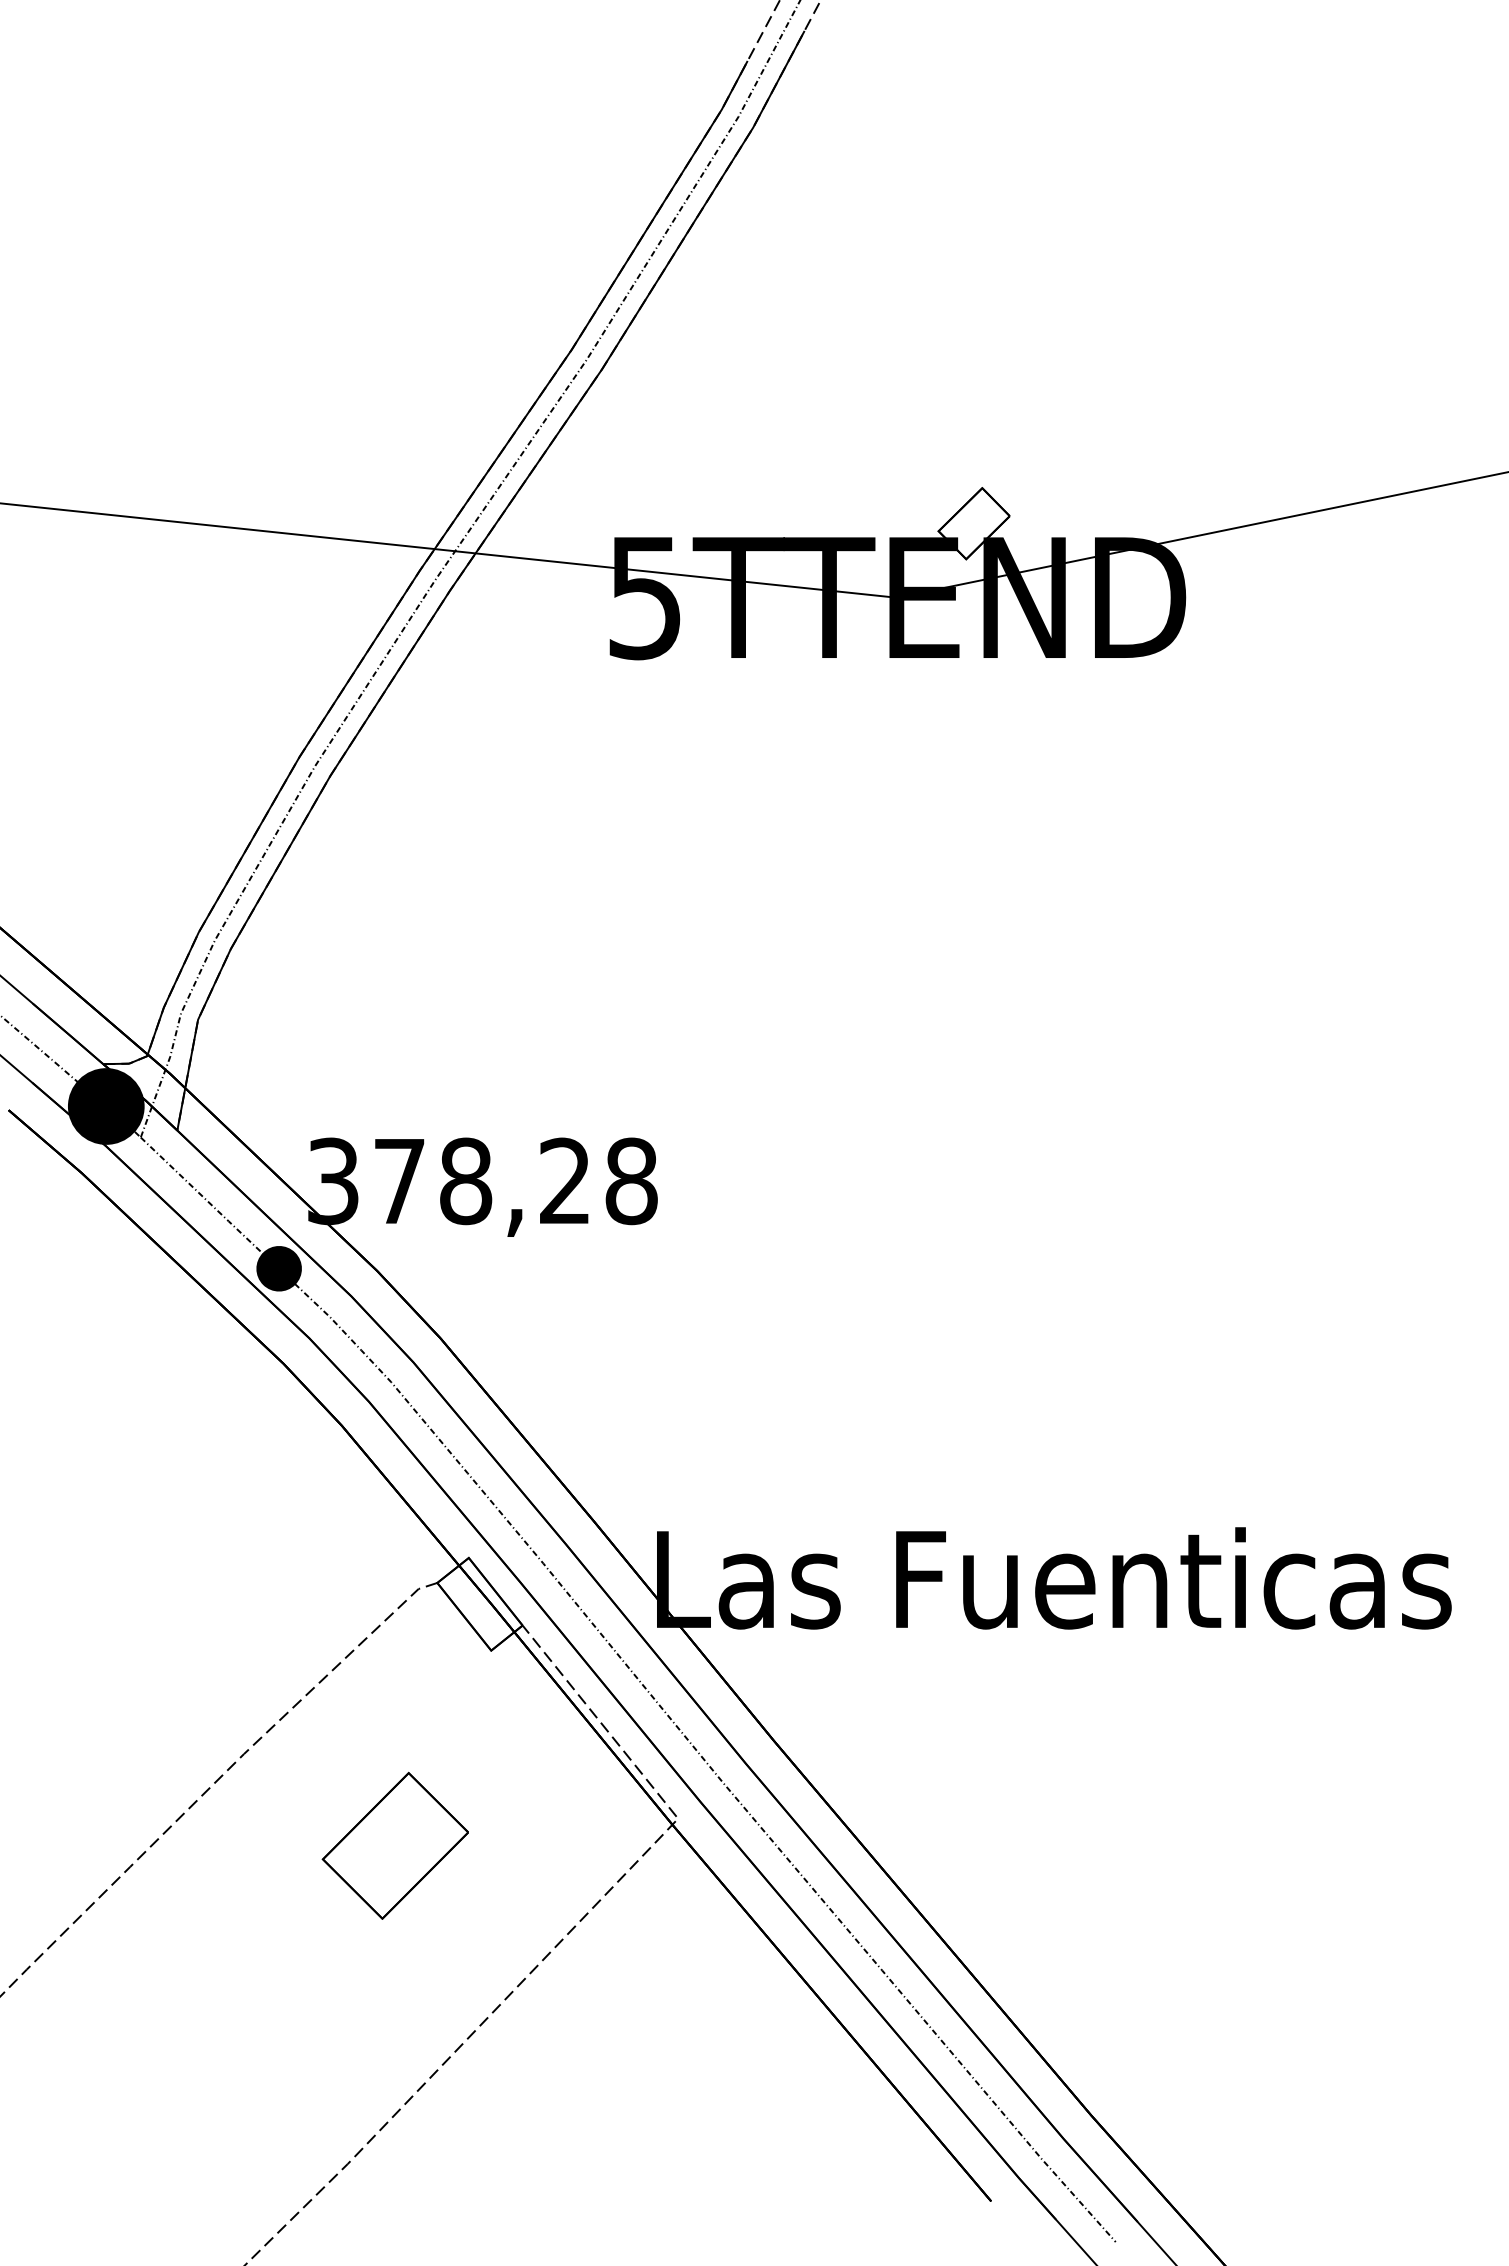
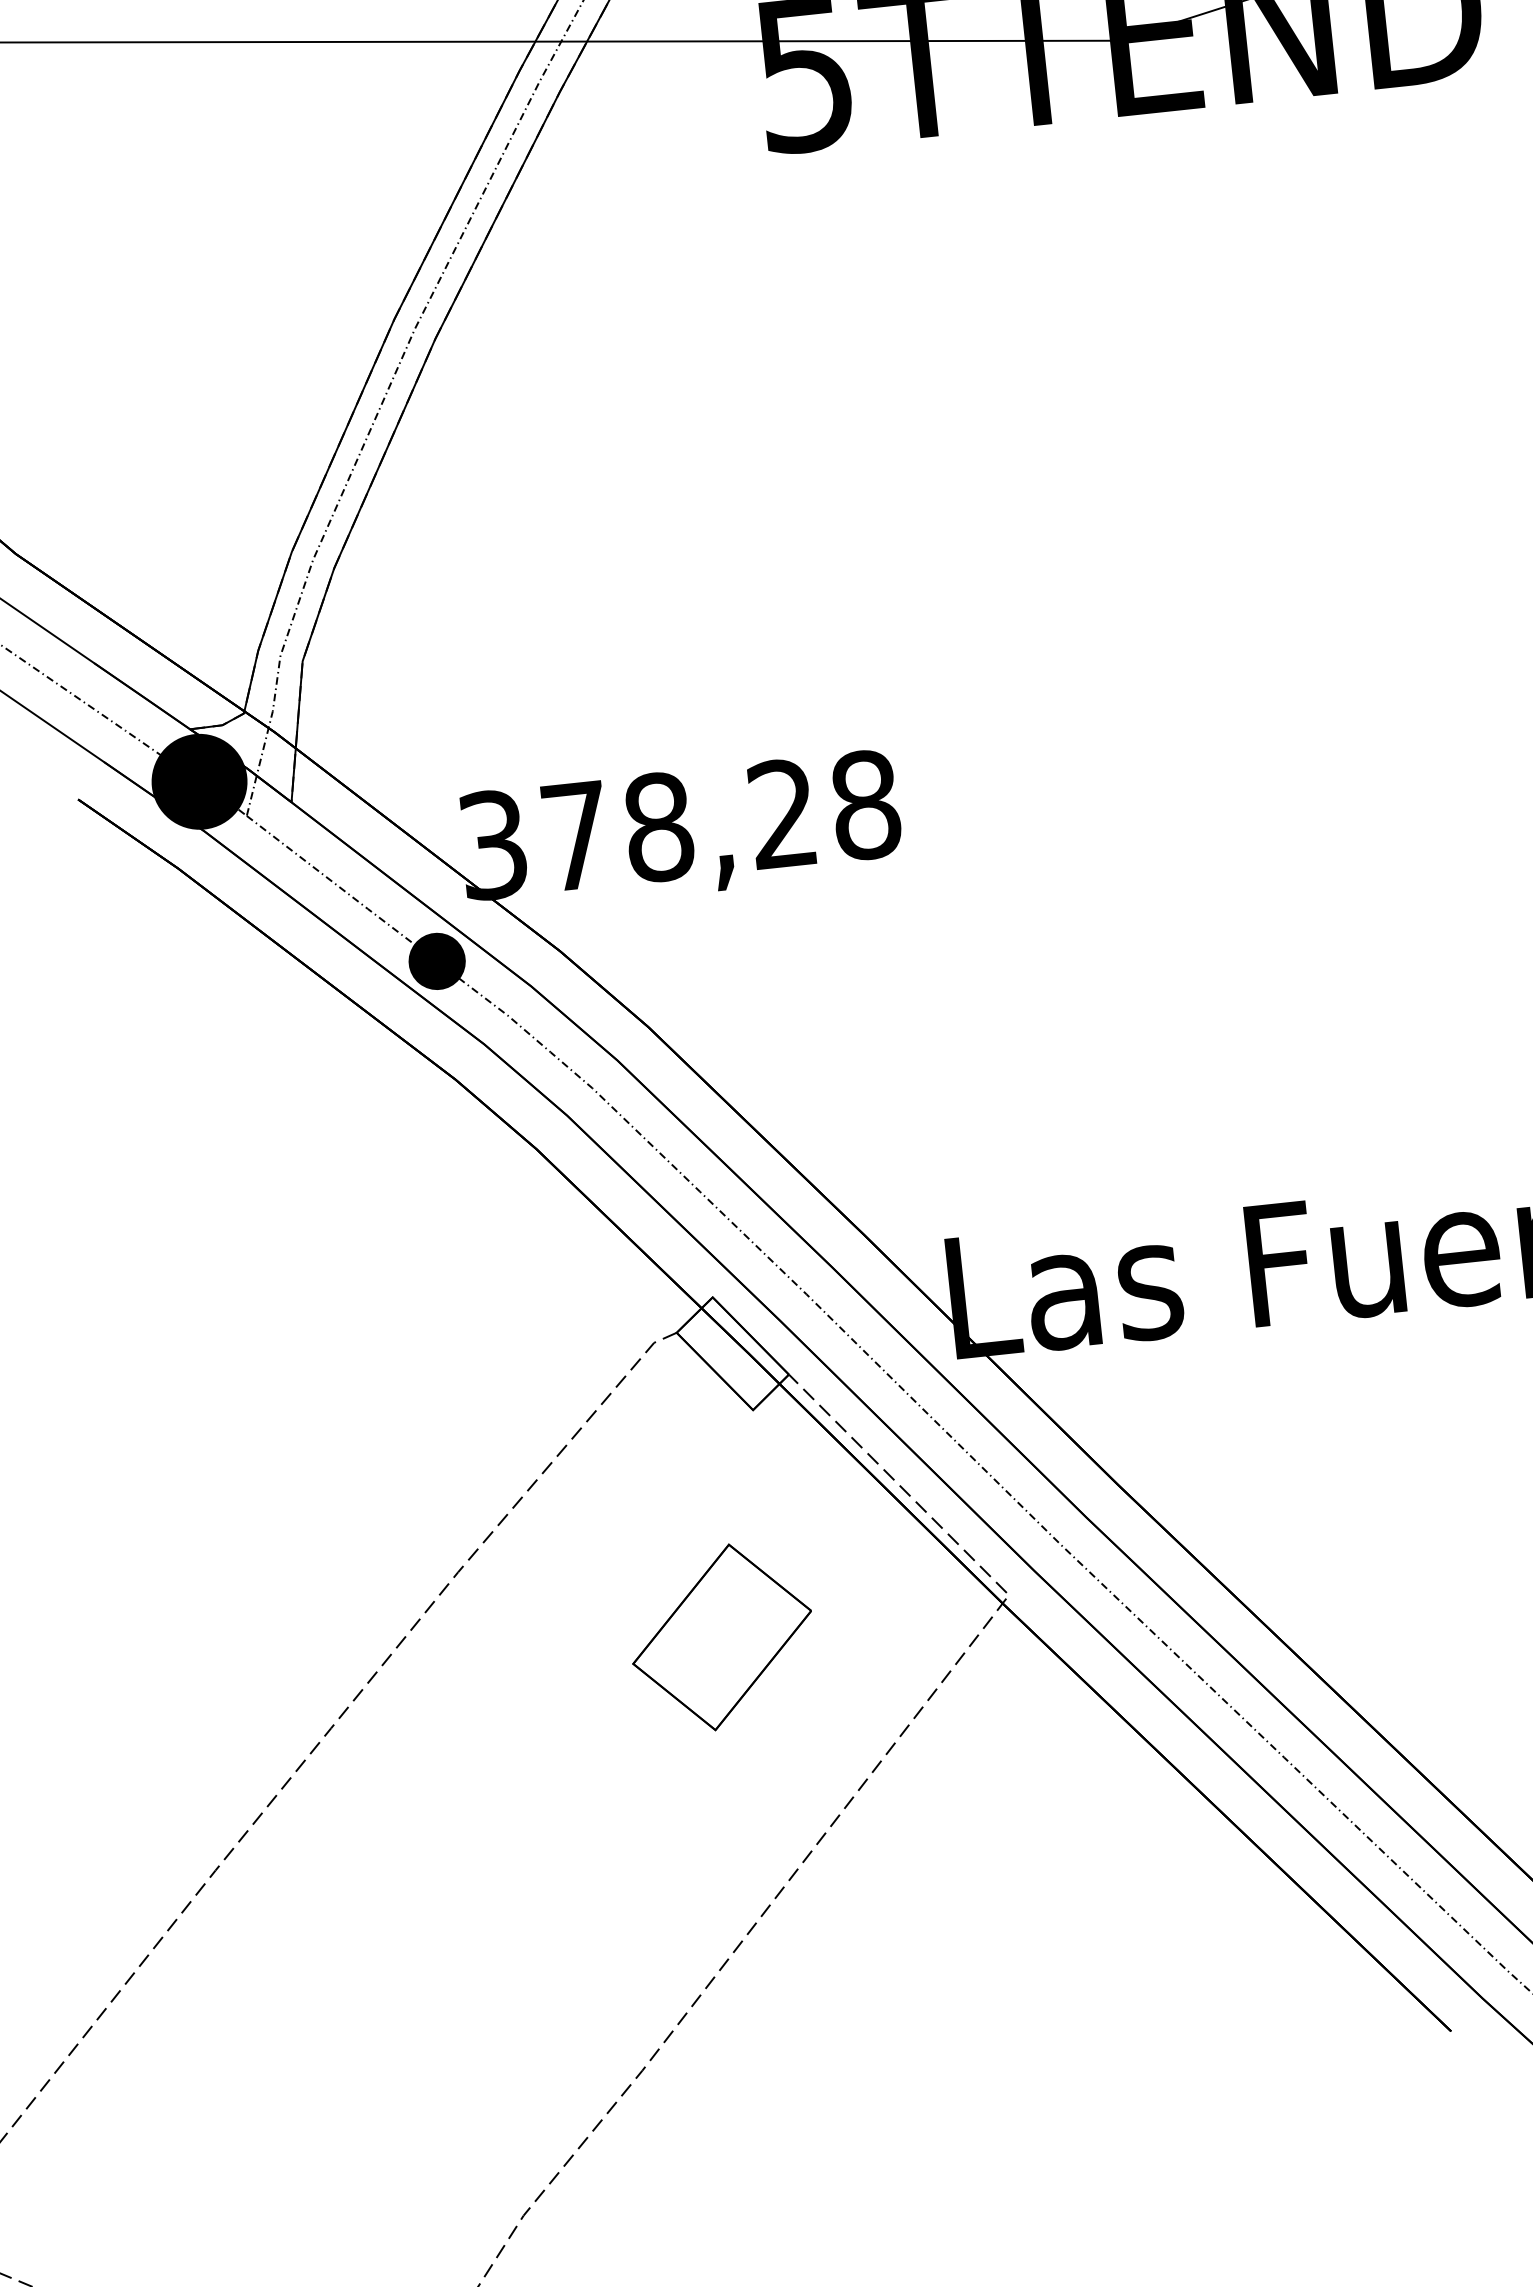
part: (394, 1845) -> (720, 1637), moved

